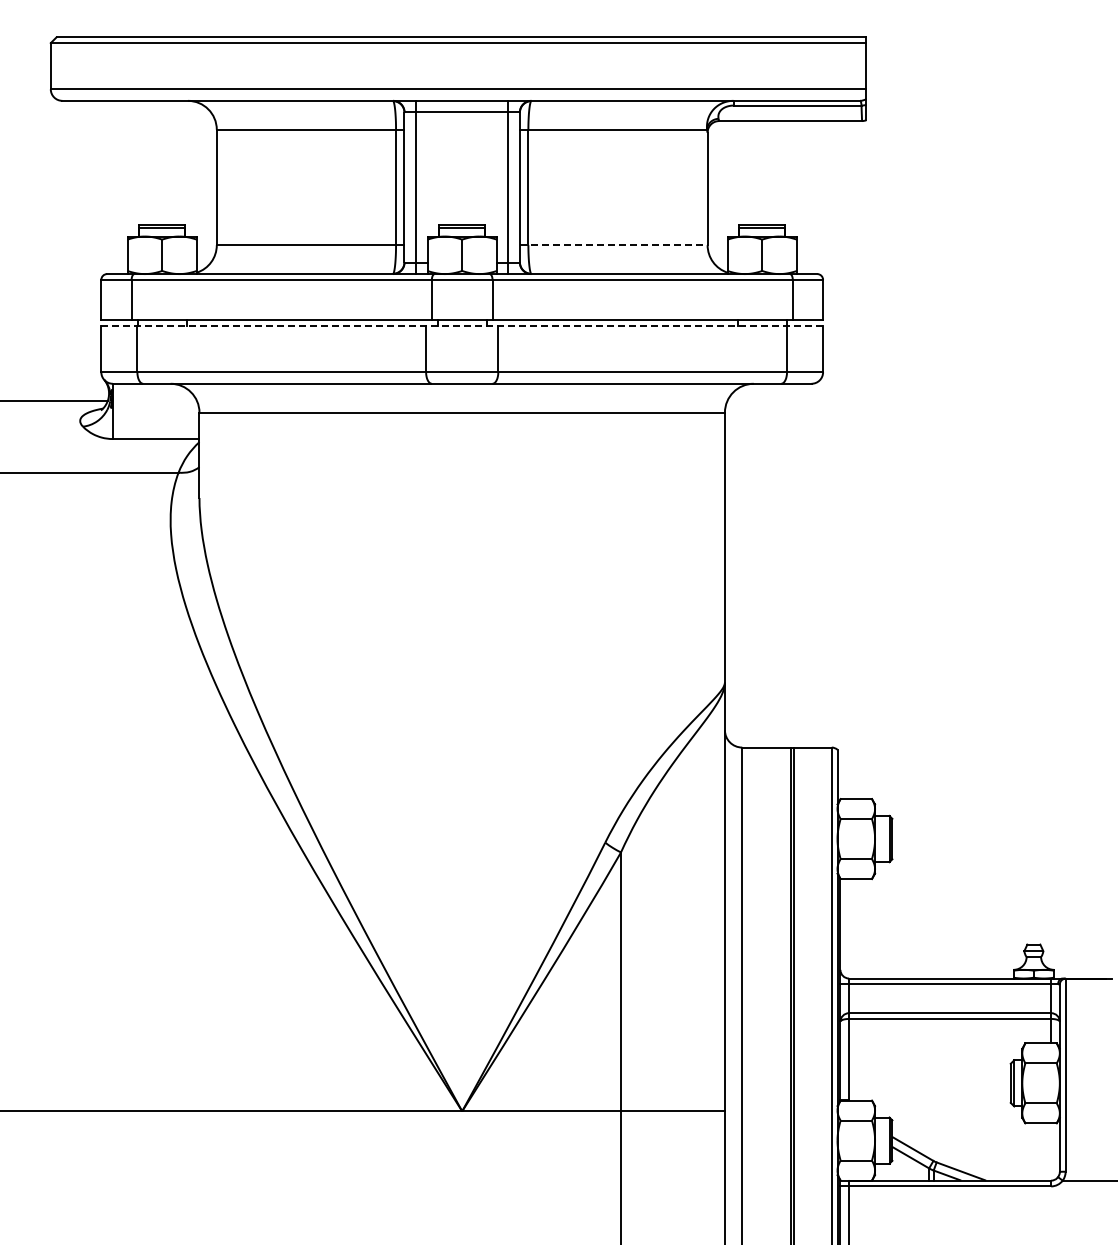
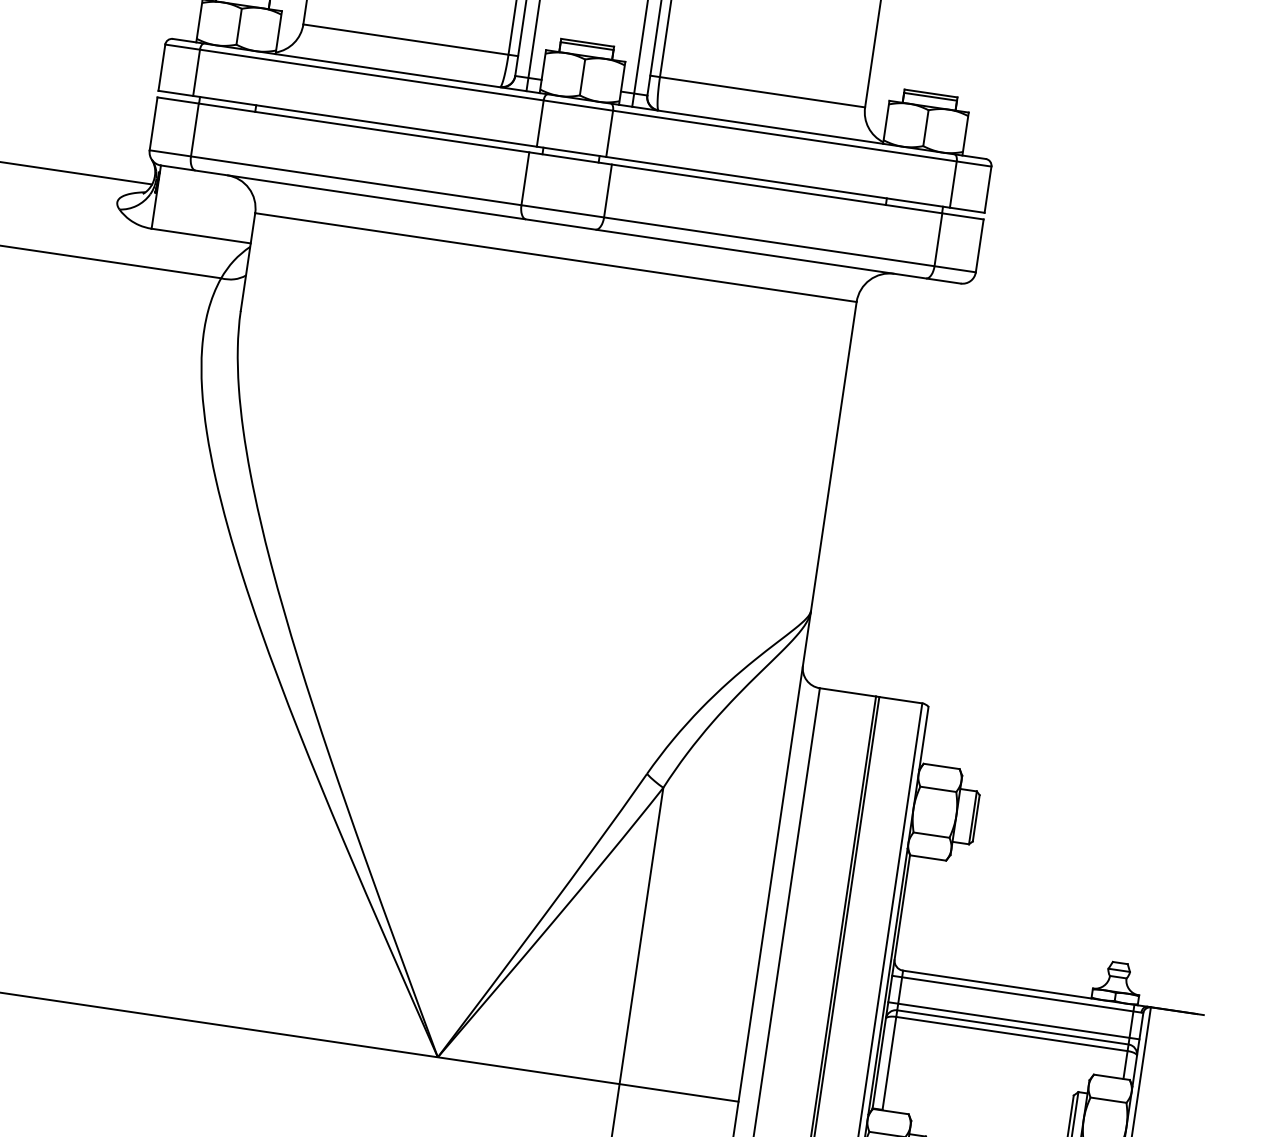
line: (613, 245) -> (757, 91), dashed -> solid
line: (462, 326) -> (570, 159), dashed -> solid
line: (949, 1007) -> (1013, 1020), added

